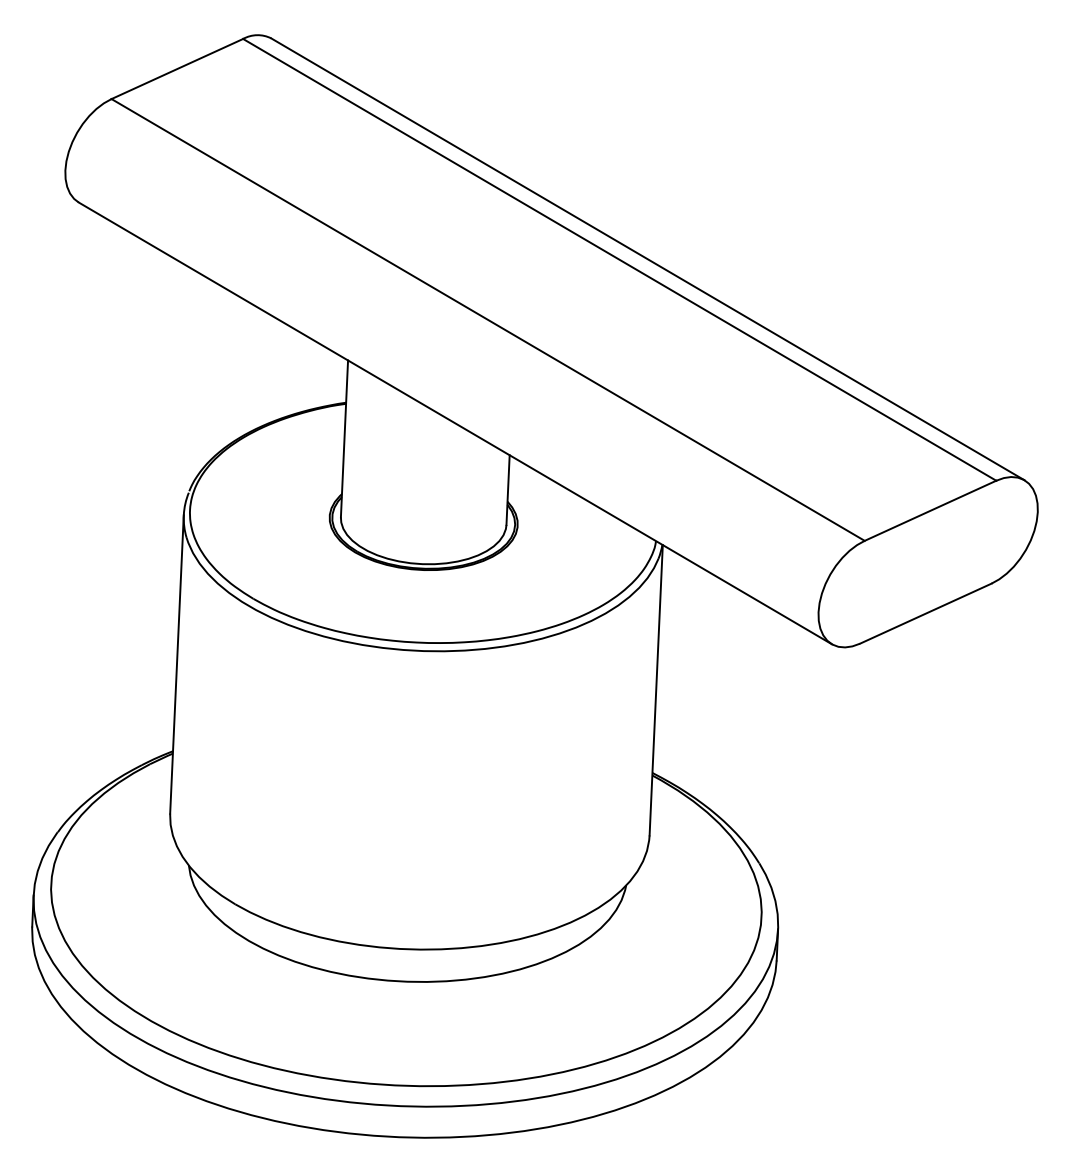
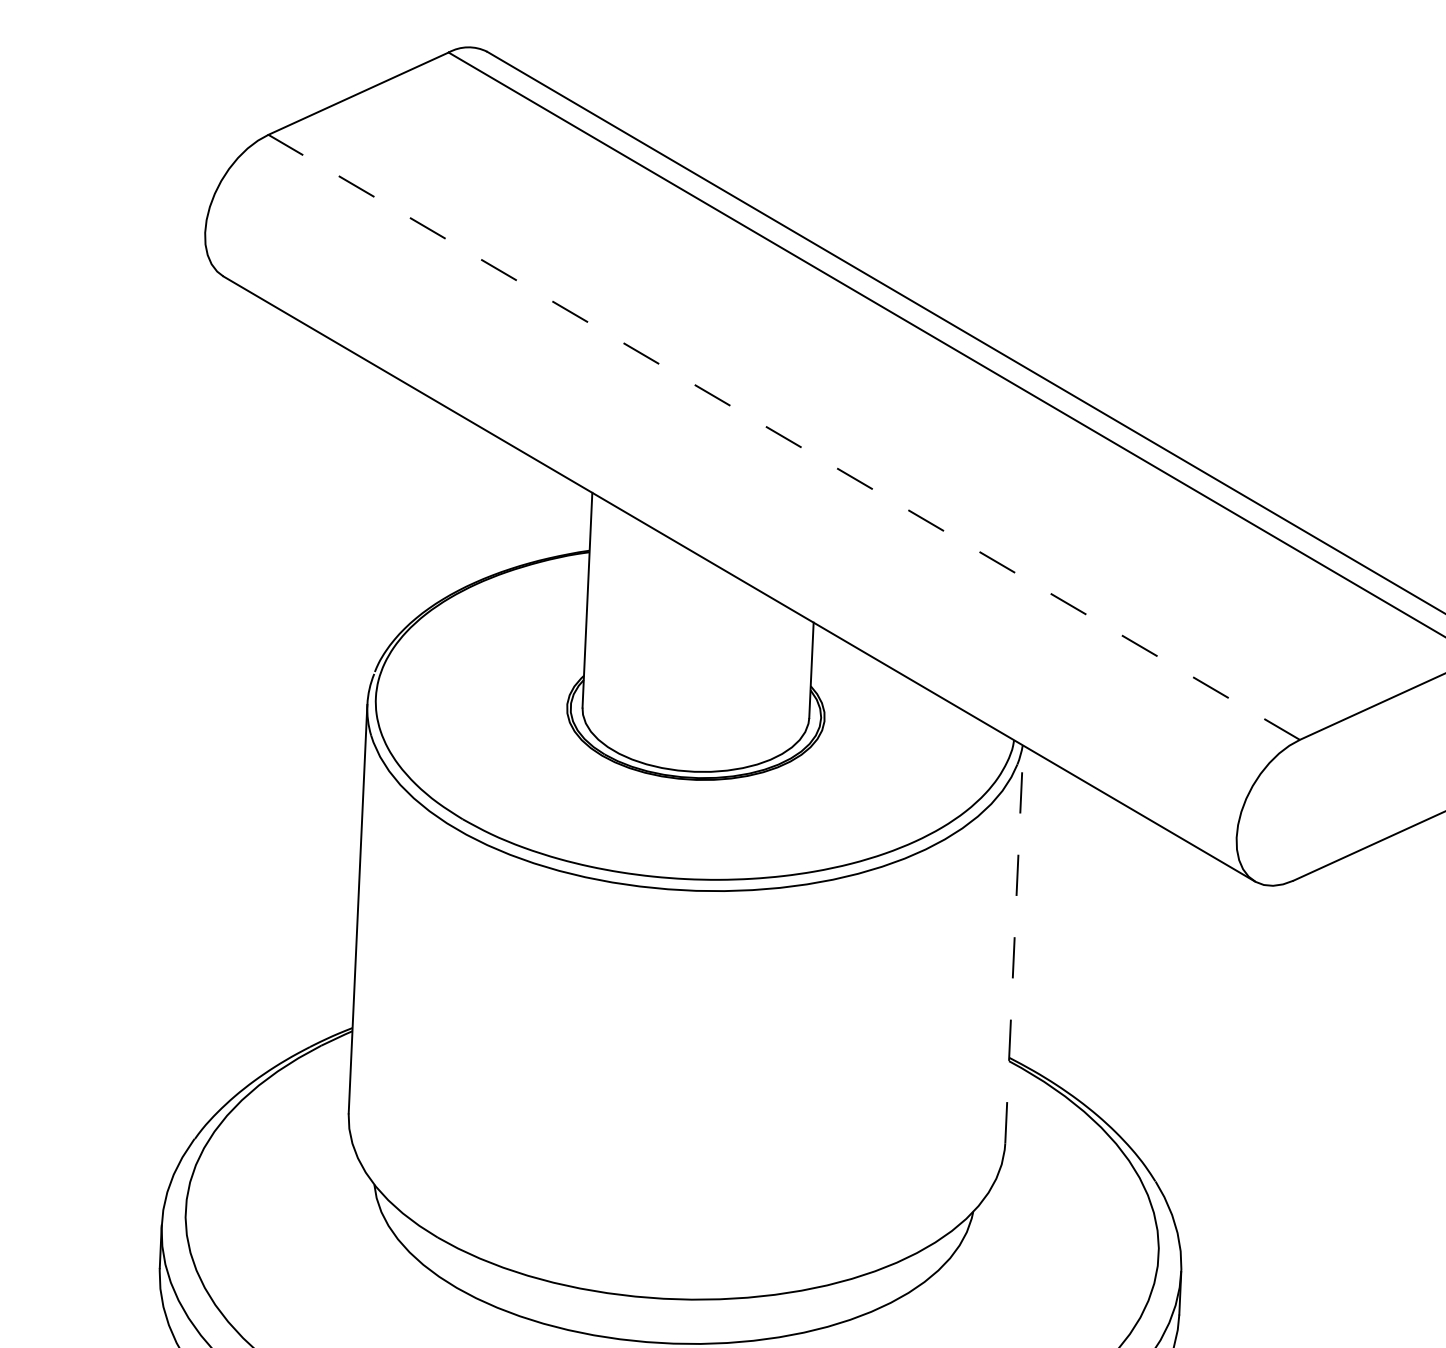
line: (488, 319) -> (784, 436), solid -> dashed
line: (656, 689) -> (1014, 943), solid -> dashed

